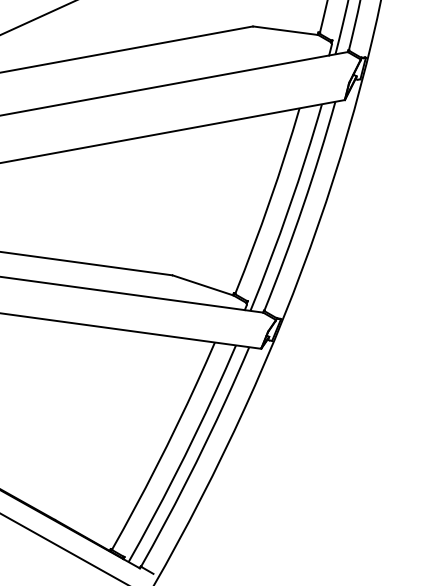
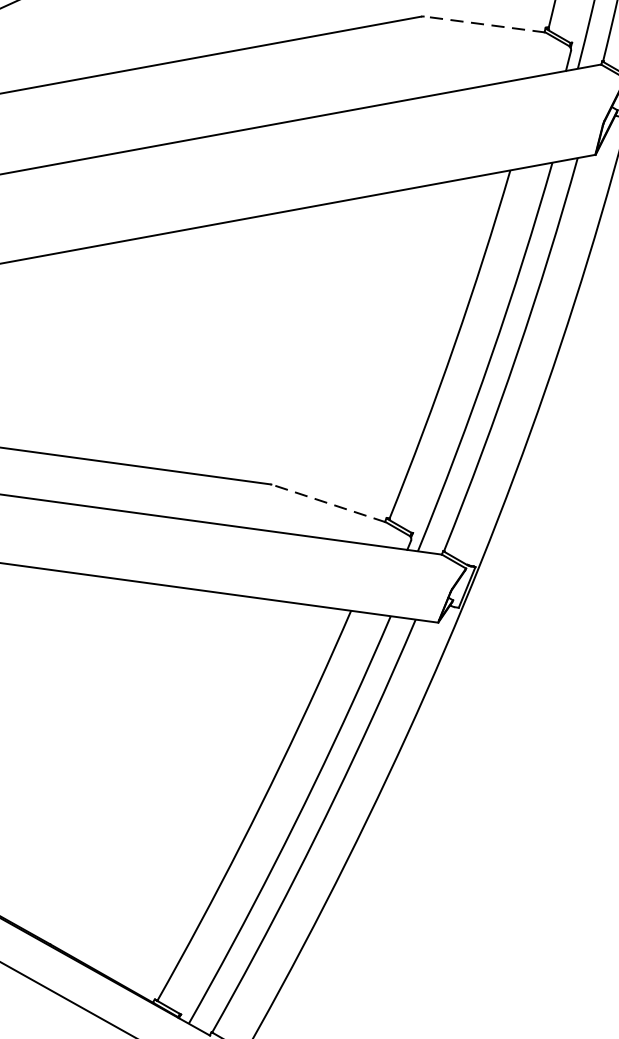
line: (285, 30) -> (483, 23), solid -> dashed
line: (203, 285) -> (329, 503), solid -> dashed

